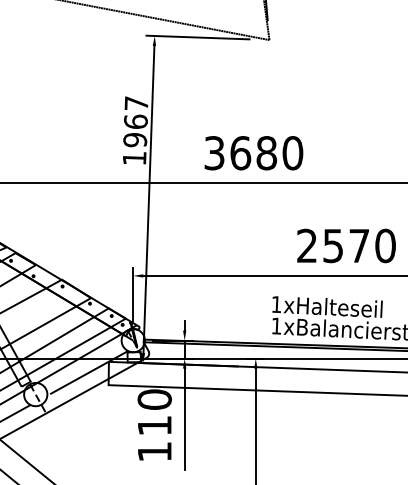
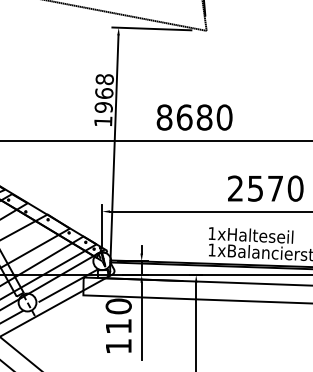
text: (136, 103) -> (104, 79), 1967 -> 1968
text: (214, 153) -> (164, 117), 3680 -> 8680

